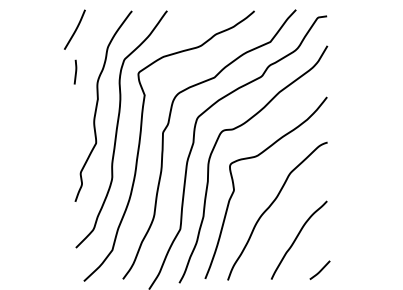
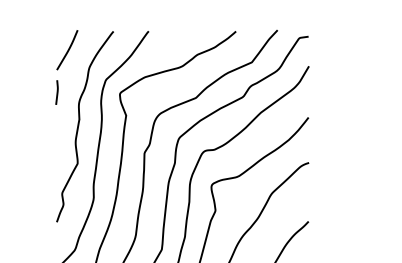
line: (75, 29) -> (68, 49), moved

